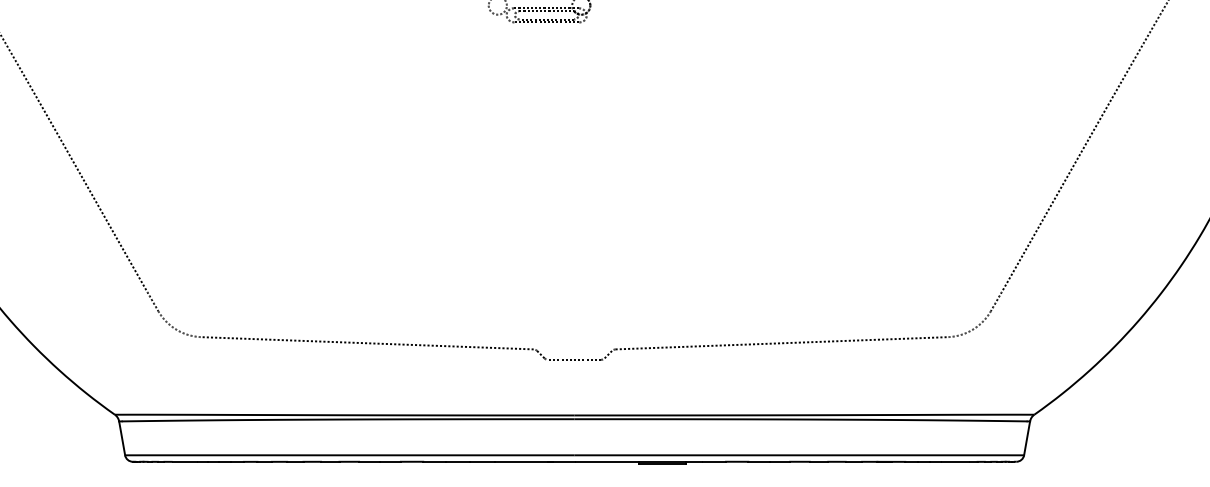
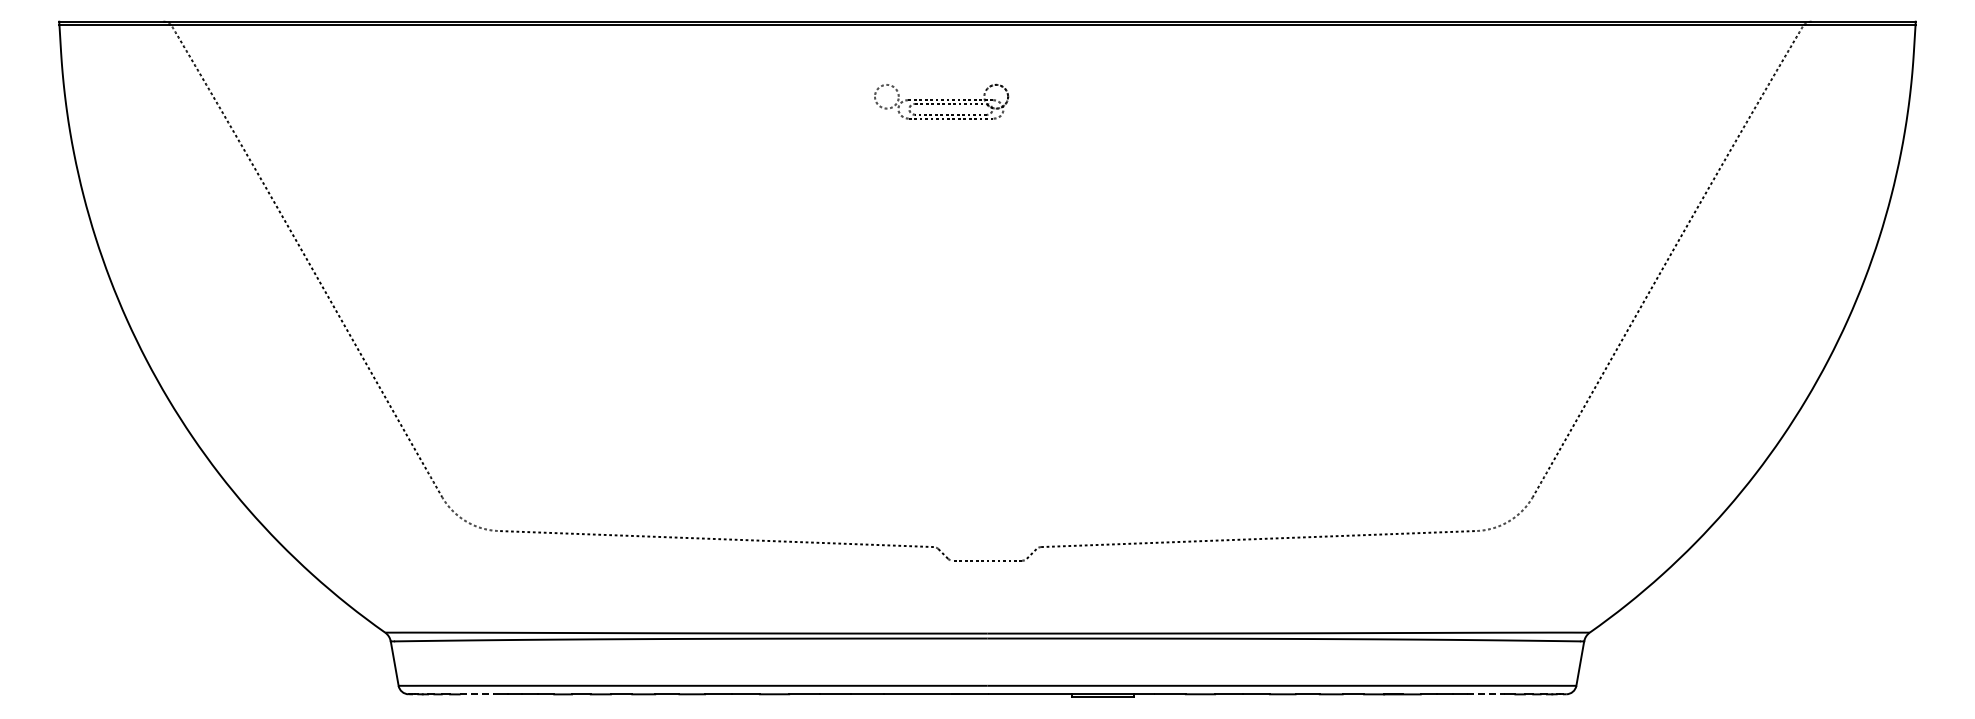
line: (184, 461) -> (476, 694), solid -> dashed
line: (955, 461) -> (1486, 694), solid -> dashed

